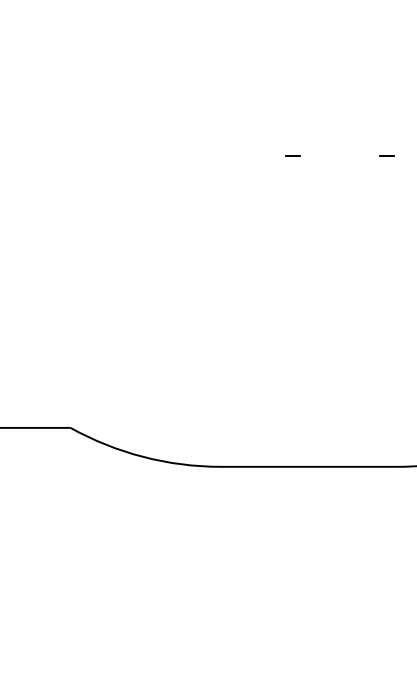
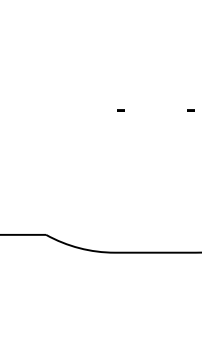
part: (292, 156) -> (120, 110), moved

